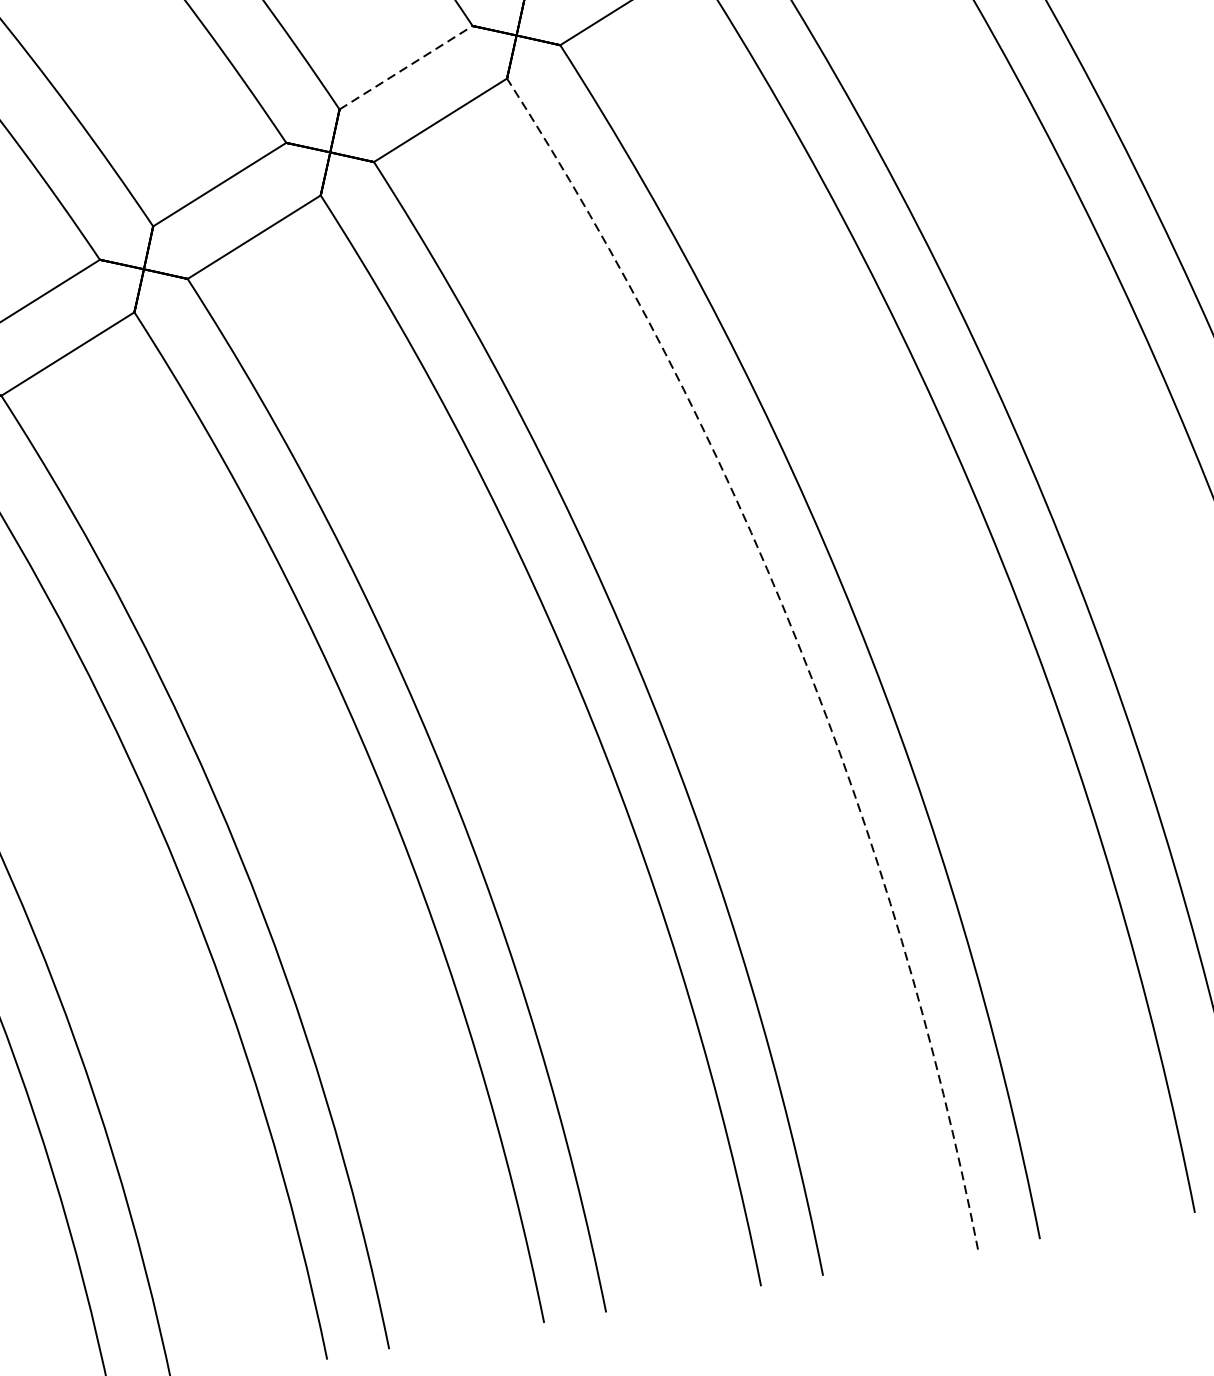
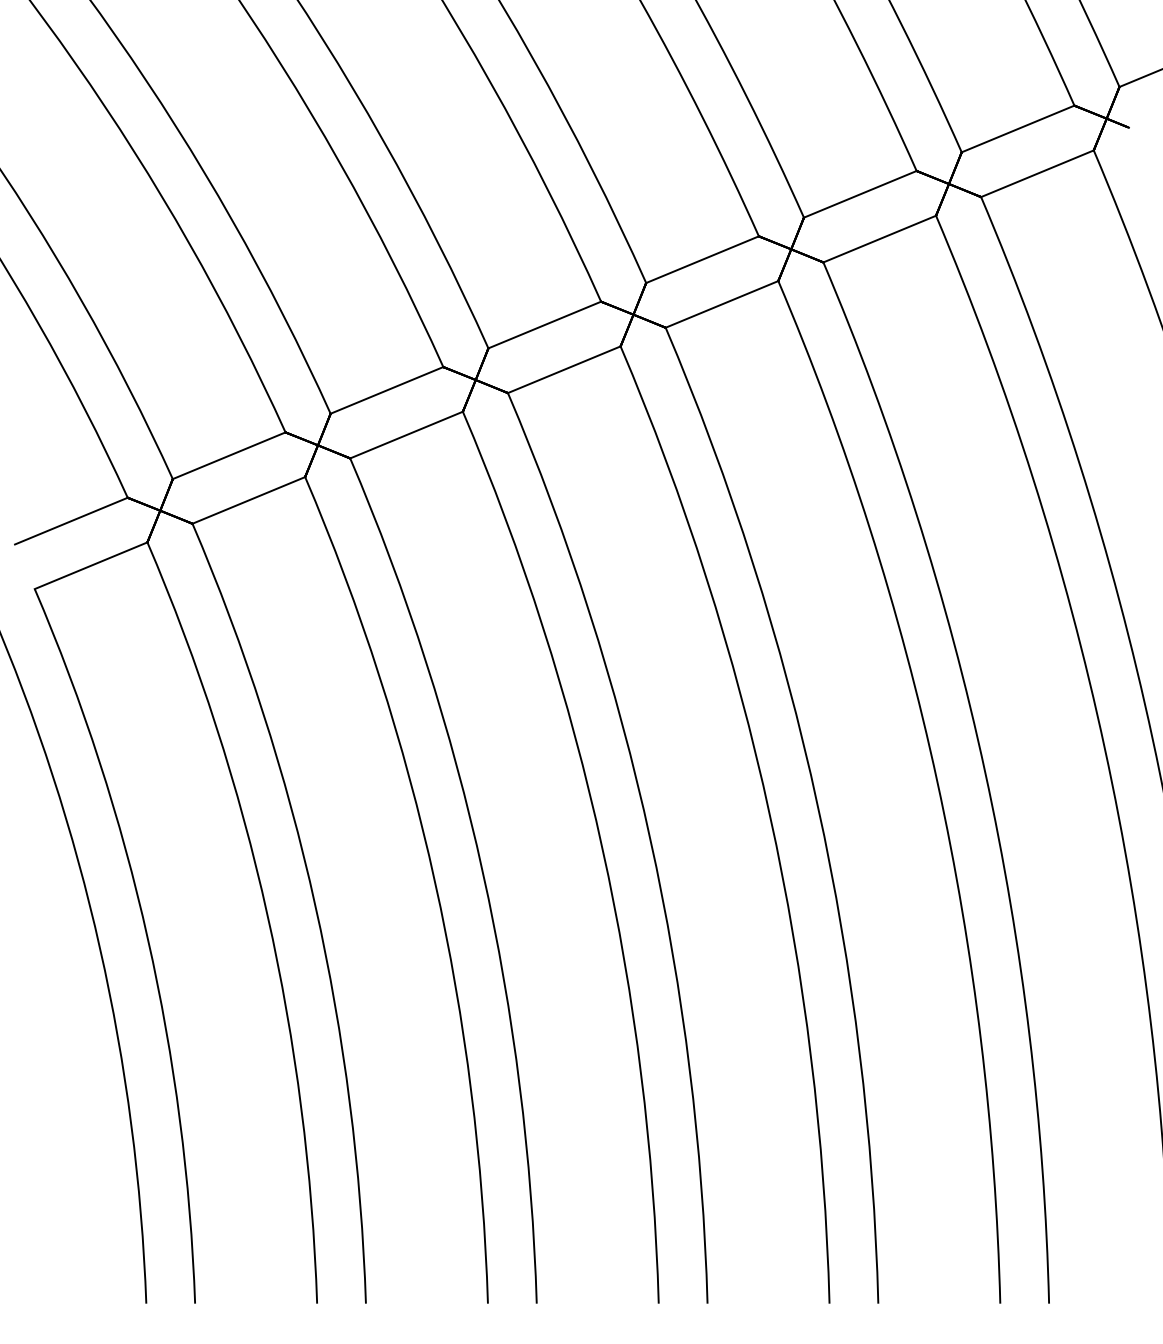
line: (405, 68) -> (544, 325), dashed -> solid
arc: (796, 642) -> (769, 815), dashed -> solid

